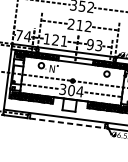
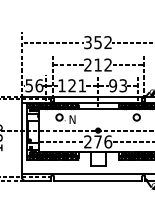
text: (23, 35) -> (34, 85), 74 -> 56
text: (71, 90) -> (98, 141), 304 -> 276
line: (67, 123) -> (98, 180), dashed -> solid

